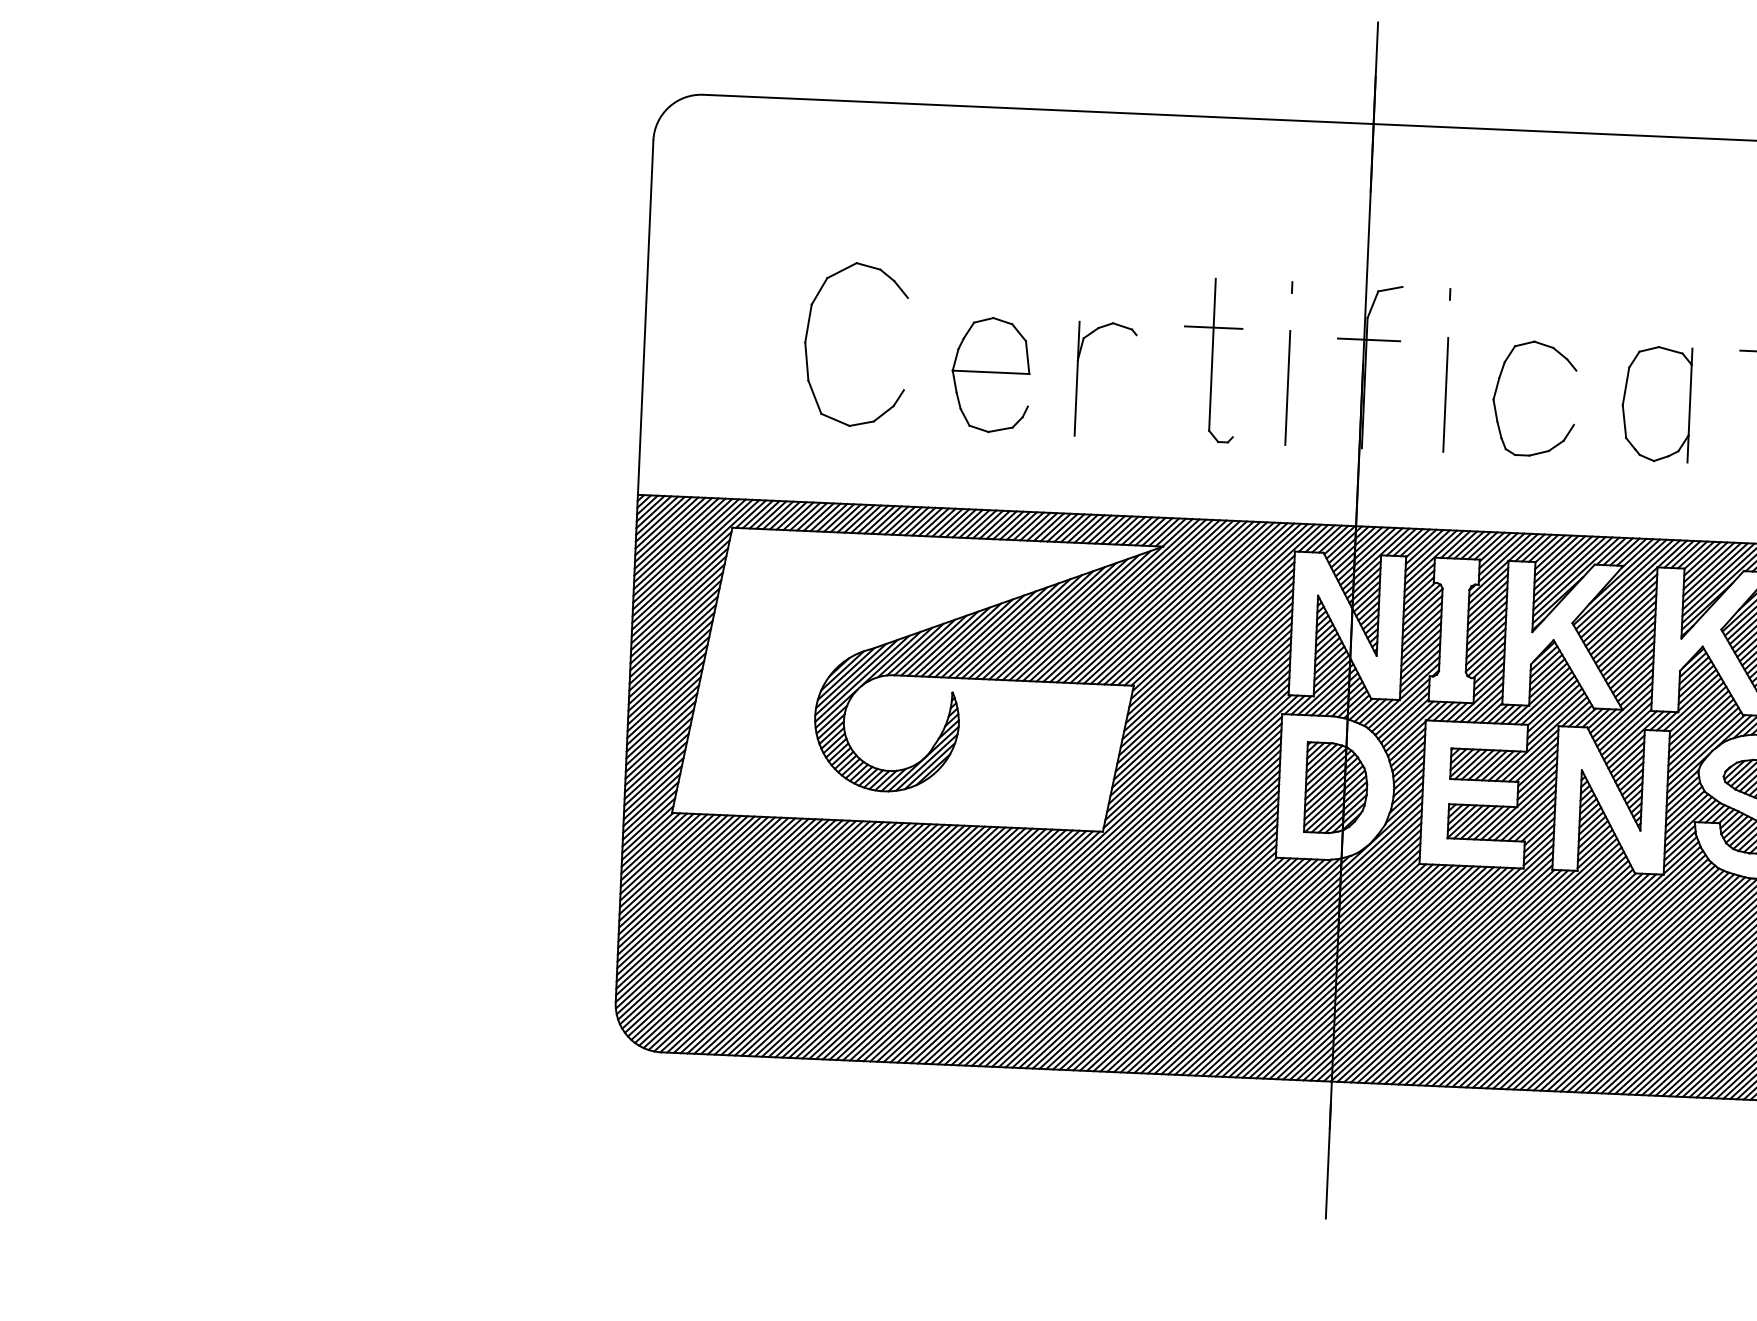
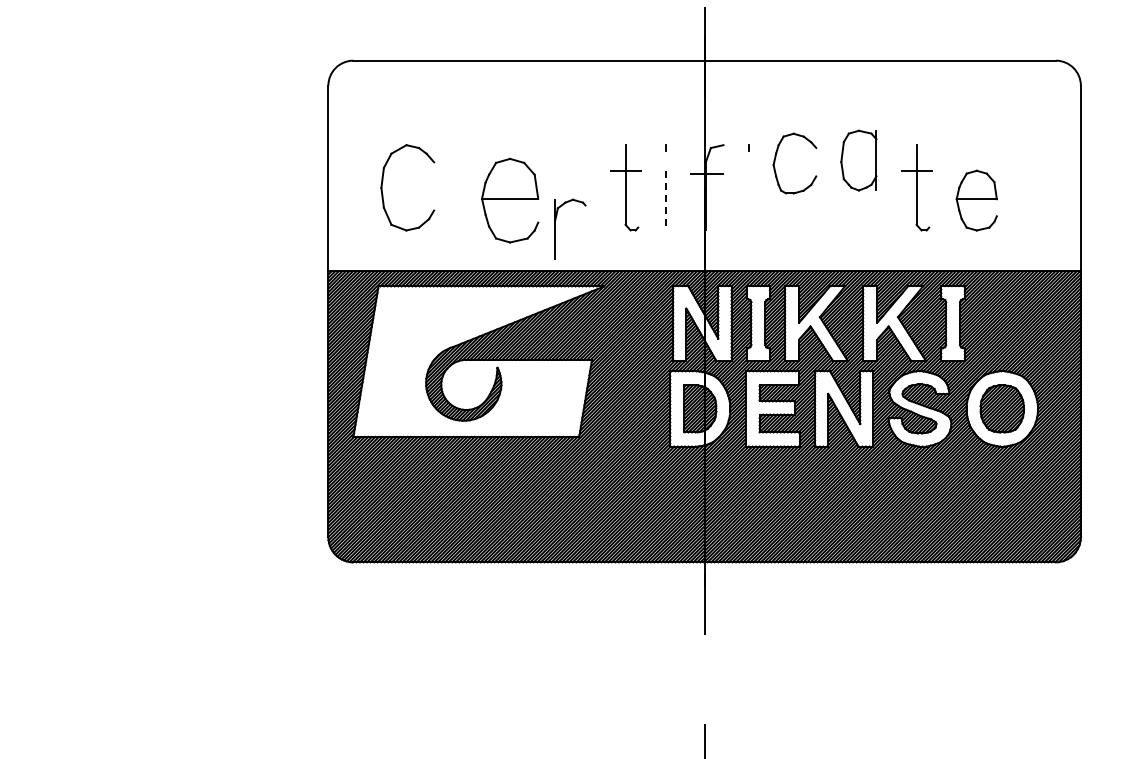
part: (809, 330) -> (383, 181), moved
part: (991, 374) -> (510, 200), size x1.4
part: (1077, 376) -> (555, 228), moved
part: (1499, 385) -> (776, 157), moved
line: (1287, 387) -> (665, 200), solid -> dashed
line: (1445, 394) -> (748, 200), removed
part: (1655, 403) -> (858, 160), moved

